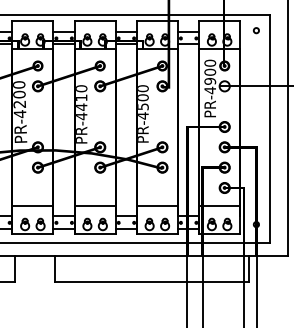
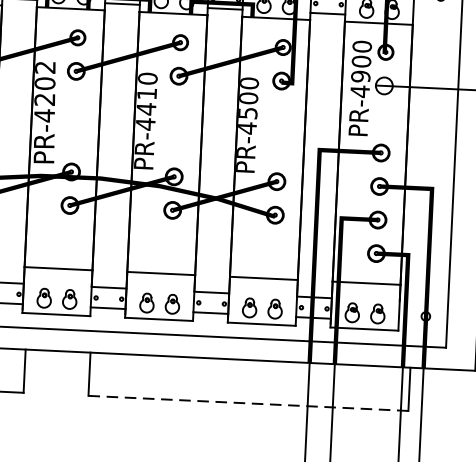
text: (19, 84) -> (45, 66), PR-4200 -> PR-4202
line: (151, 282) -> (248, 403), solid -> dashed

